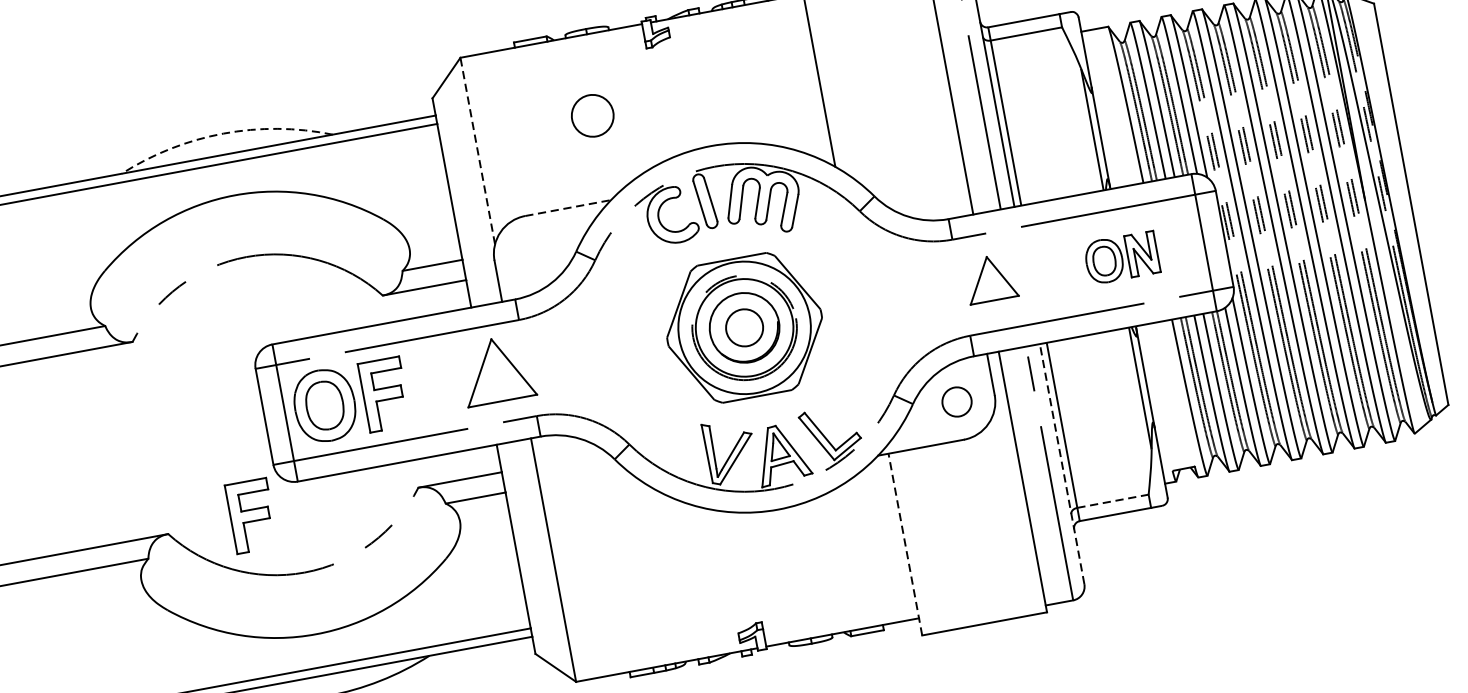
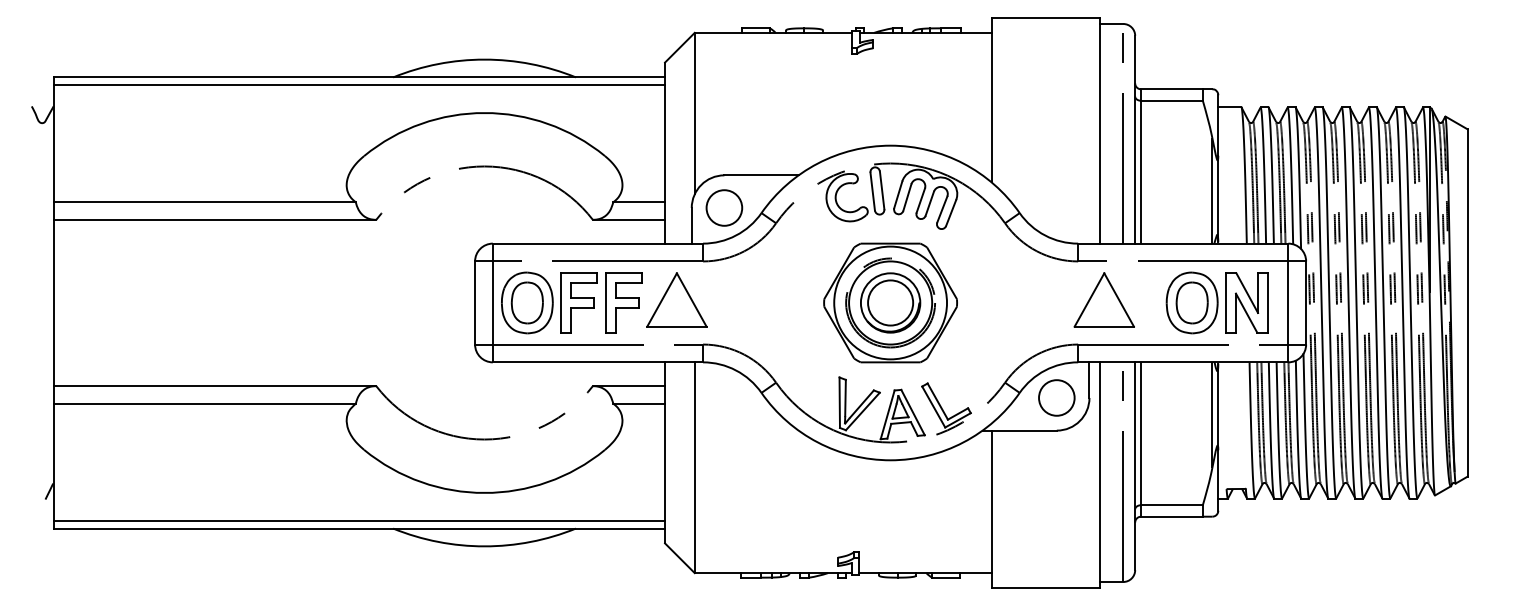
circle: (592, 115) -> (724, 207), moved
arc: (223, 133) -> (484, 59), dashed -> solid
line: (477, 150) -> (694, 113), dashed -> solid
line: (569, 208) -> (762, 175), dashed -> solid
part: (1121, 257) -> (1216, 302), size x1.67
part: (989, 278) -> (1103, 299), size x1.43
circle: (744, 327) -> (890, 302), size x1.43
circle: (956, 401) -> (1056, 397), size x1.43
line: (1062, 464) -> (1135, 466), dashed -> solid
line: (1112, 501) -> (1171, 505), dashed -> solid
part: (251, 515) -> (623, 302), moved
line: (905, 544) -> (991, 509), dashed -> solid

